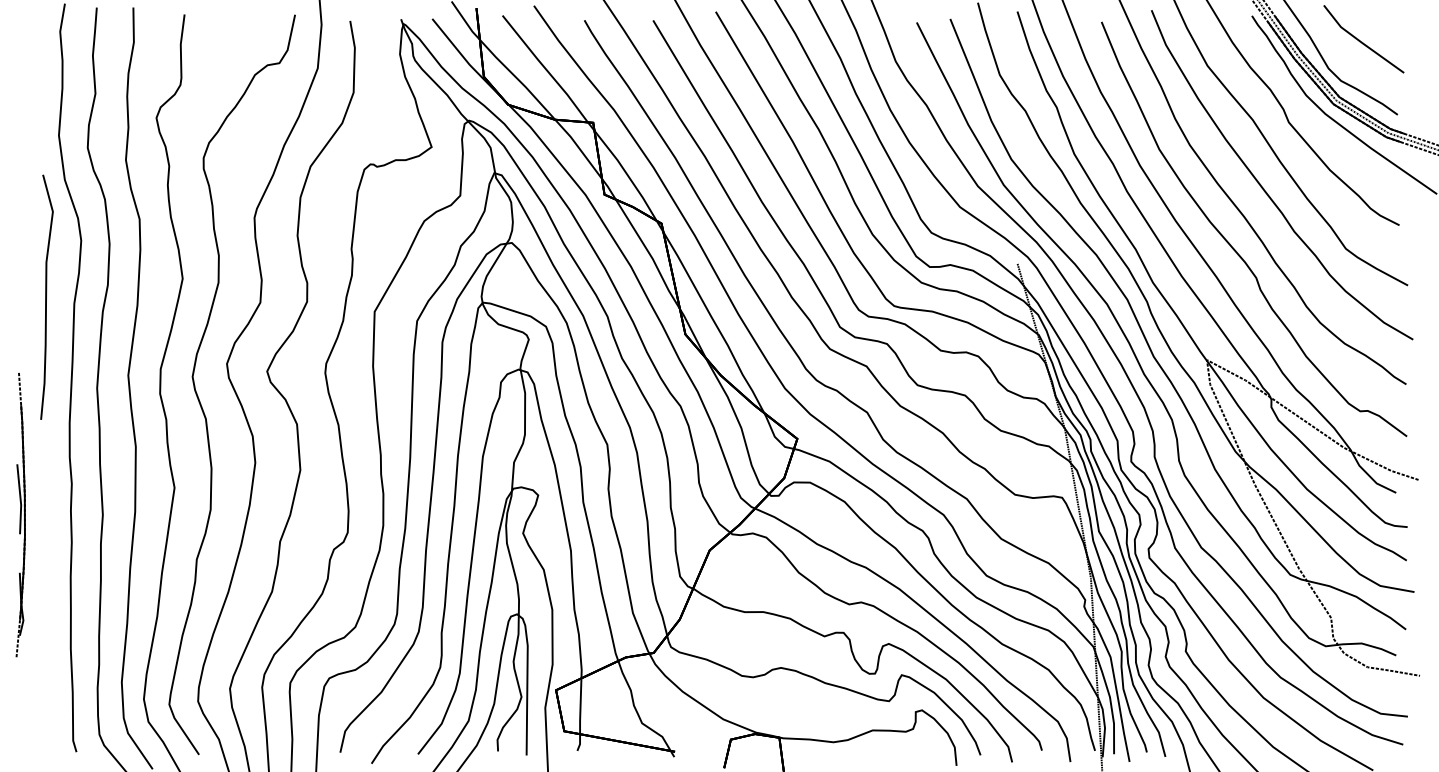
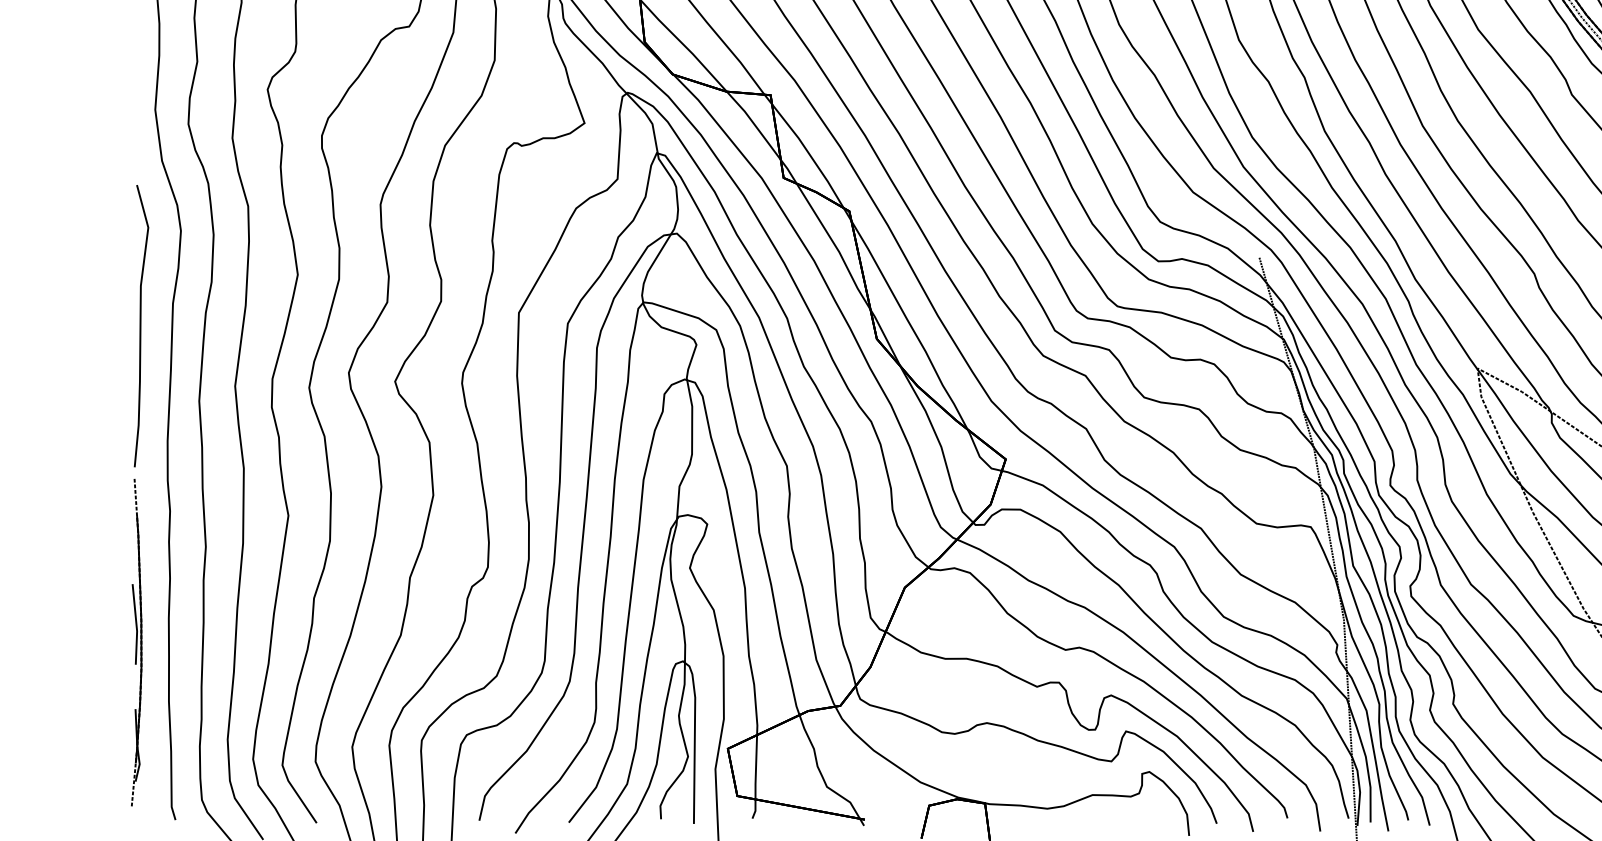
curve: (46, 296) -> (140, 325), moved
part: (20, 515) -> (136, 643), moved

